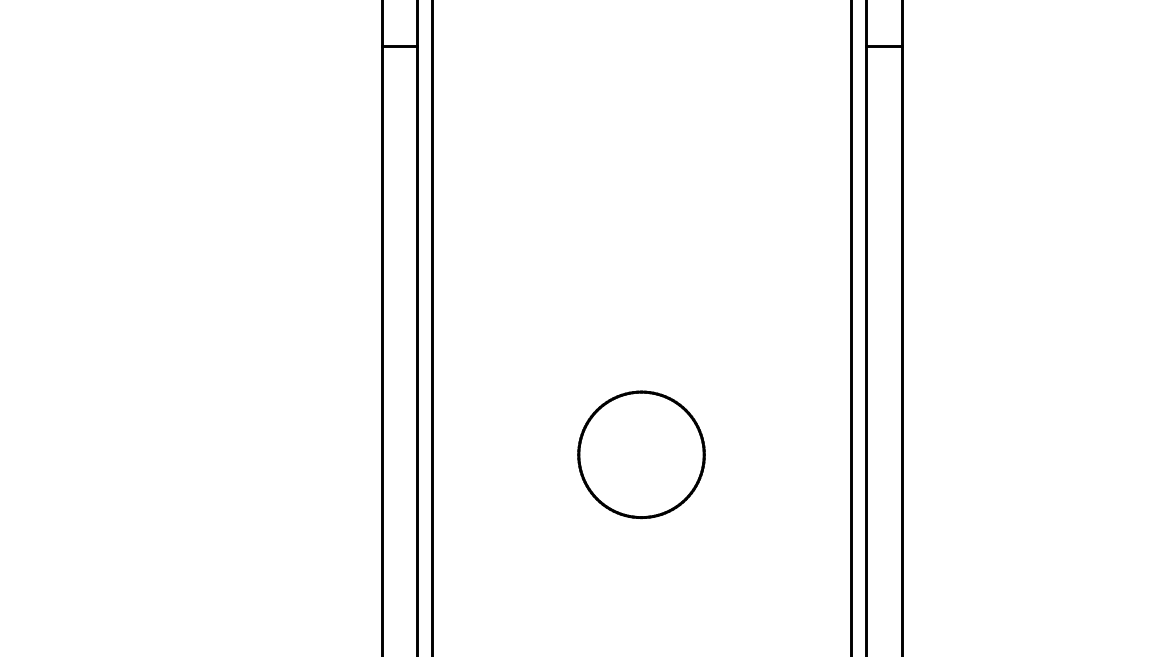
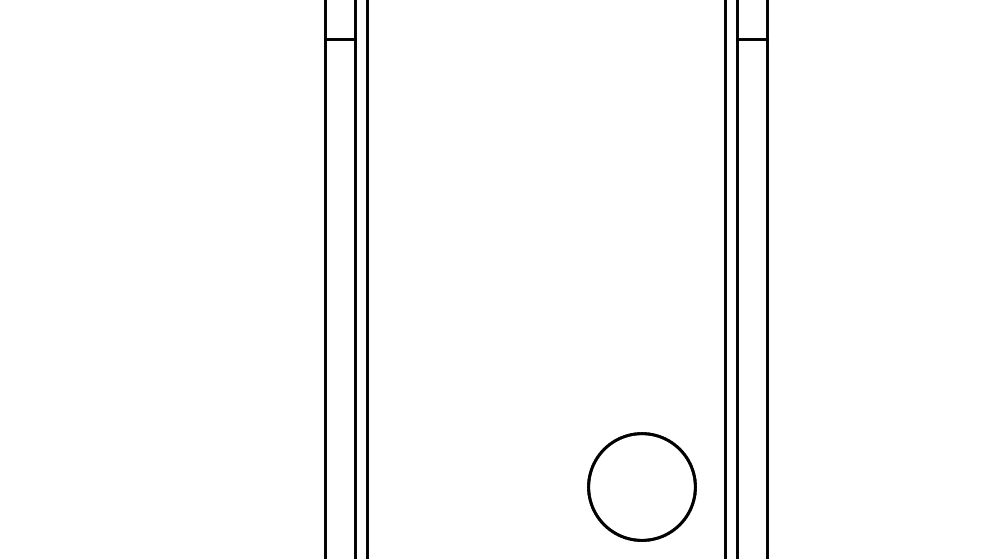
part: (640, 454) -> (641, 486), moved

